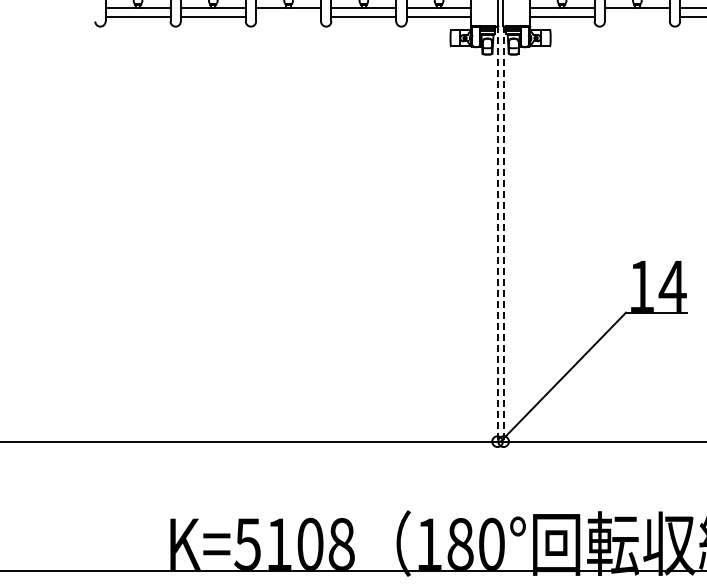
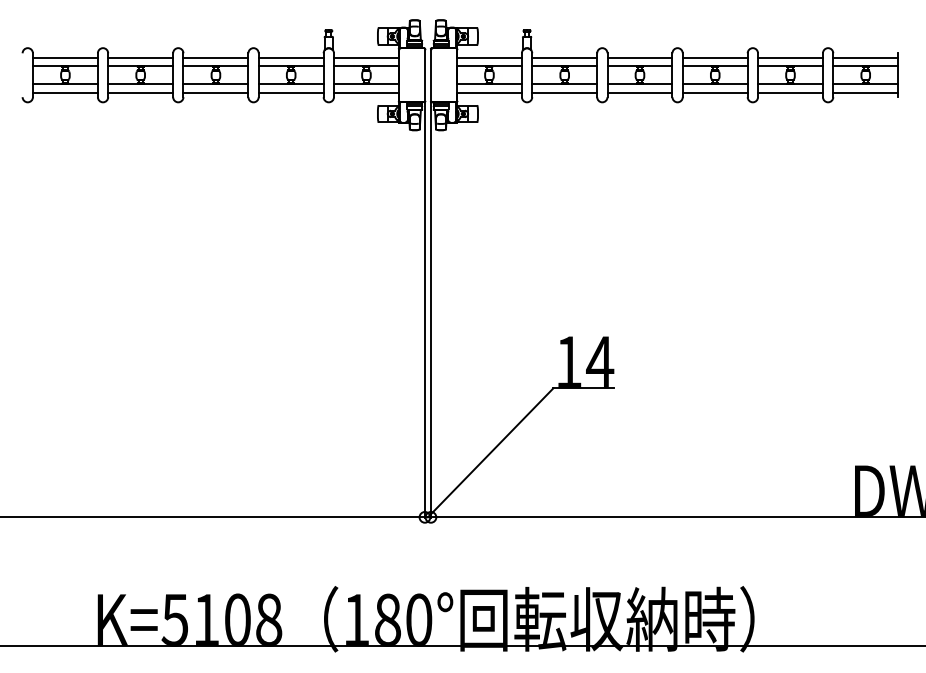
line: (288, 16) -> (215, 92), added
line: (637, 16) -> (564, 92), added
line: (497, 234) -> (424, 310), dashed -> solid
line: (503, 234) -> (430, 310), dashed -> solid

